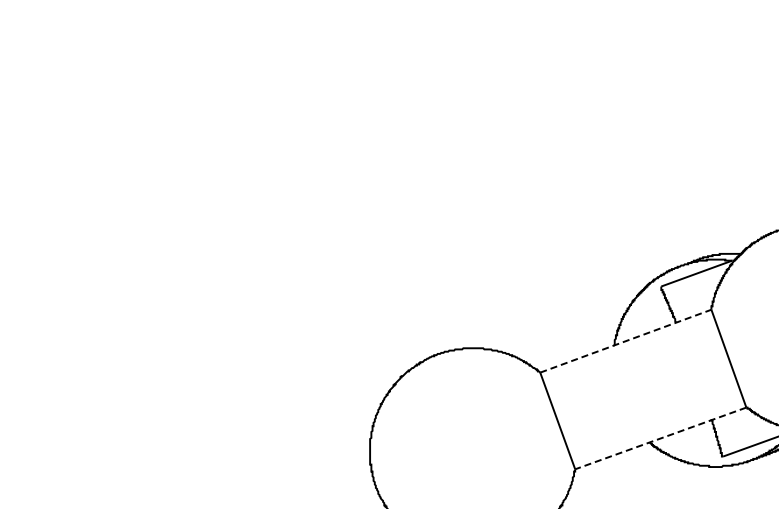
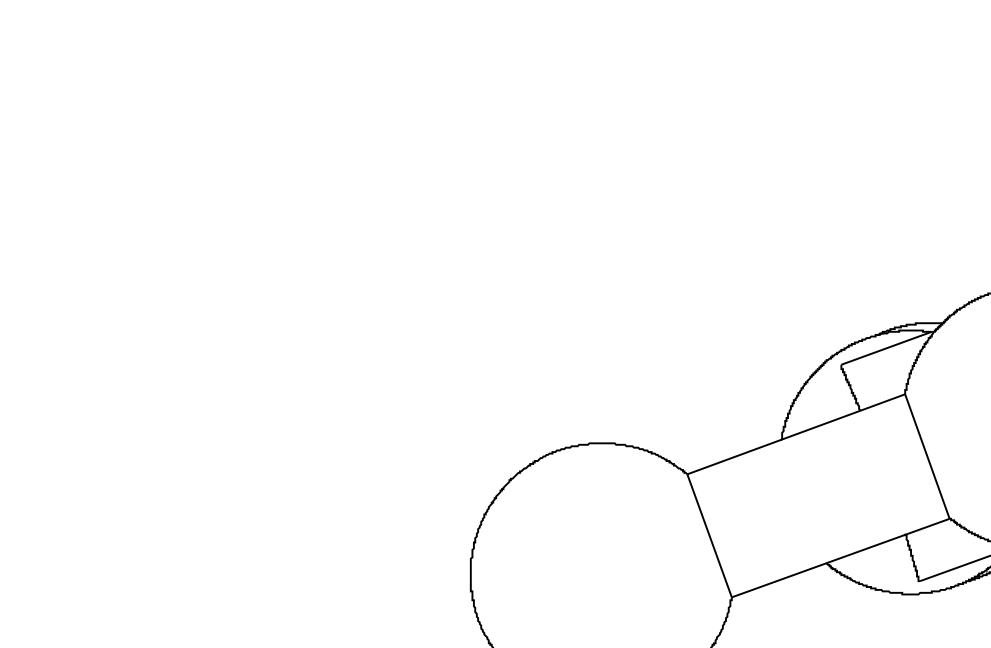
line: (626, 341) -> (797, 434), dashed -> solid
line: (660, 438) -> (840, 558), dashed -> solid

